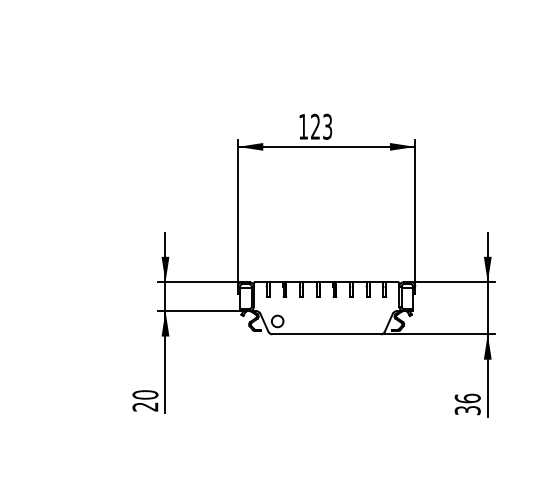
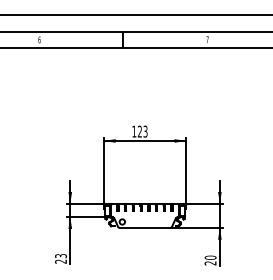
text: (144, 395) -> (60, 256), 20 -> 23
text: (467, 404) -> (210, 260), 36 -> 20

